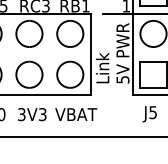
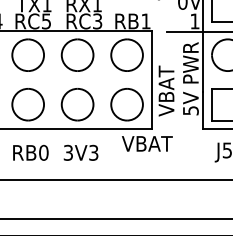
text: (102, 63) -> (166, 90), Link -> VBAT
text: (76, 114) -> (147, 143), moved

